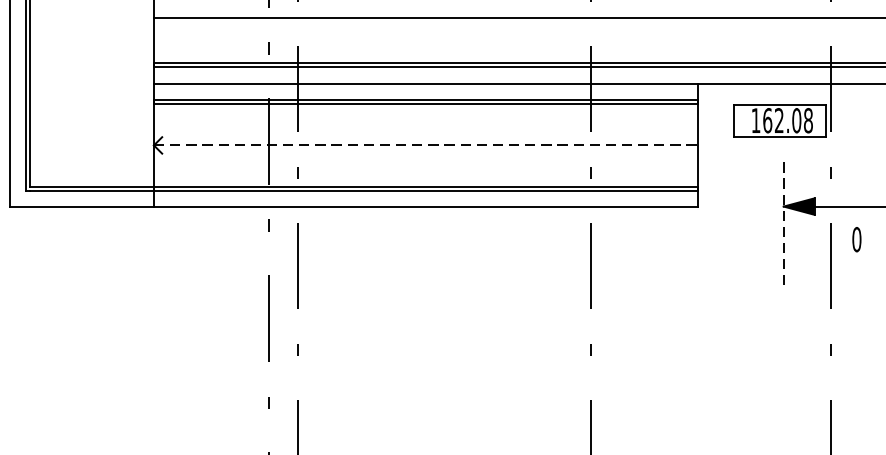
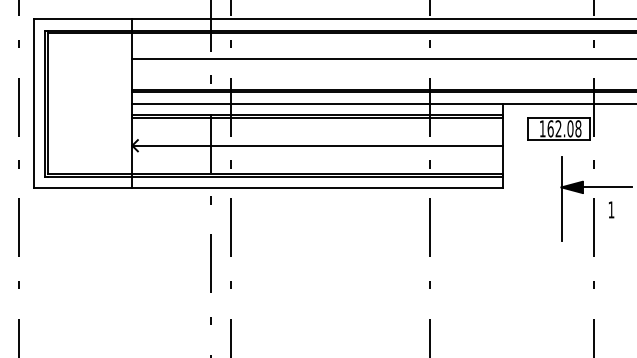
line: (427, 145) -> (318, 145), dashed -> solid
line: (783, 224) -> (561, 199), dashed -> solid
text: (856, 239) -> (611, 209), 0 -> 1

